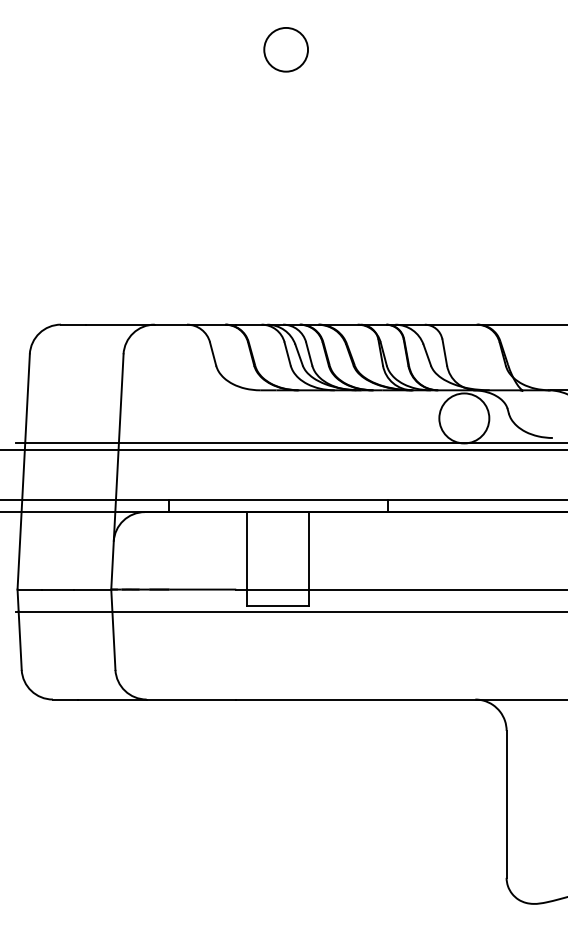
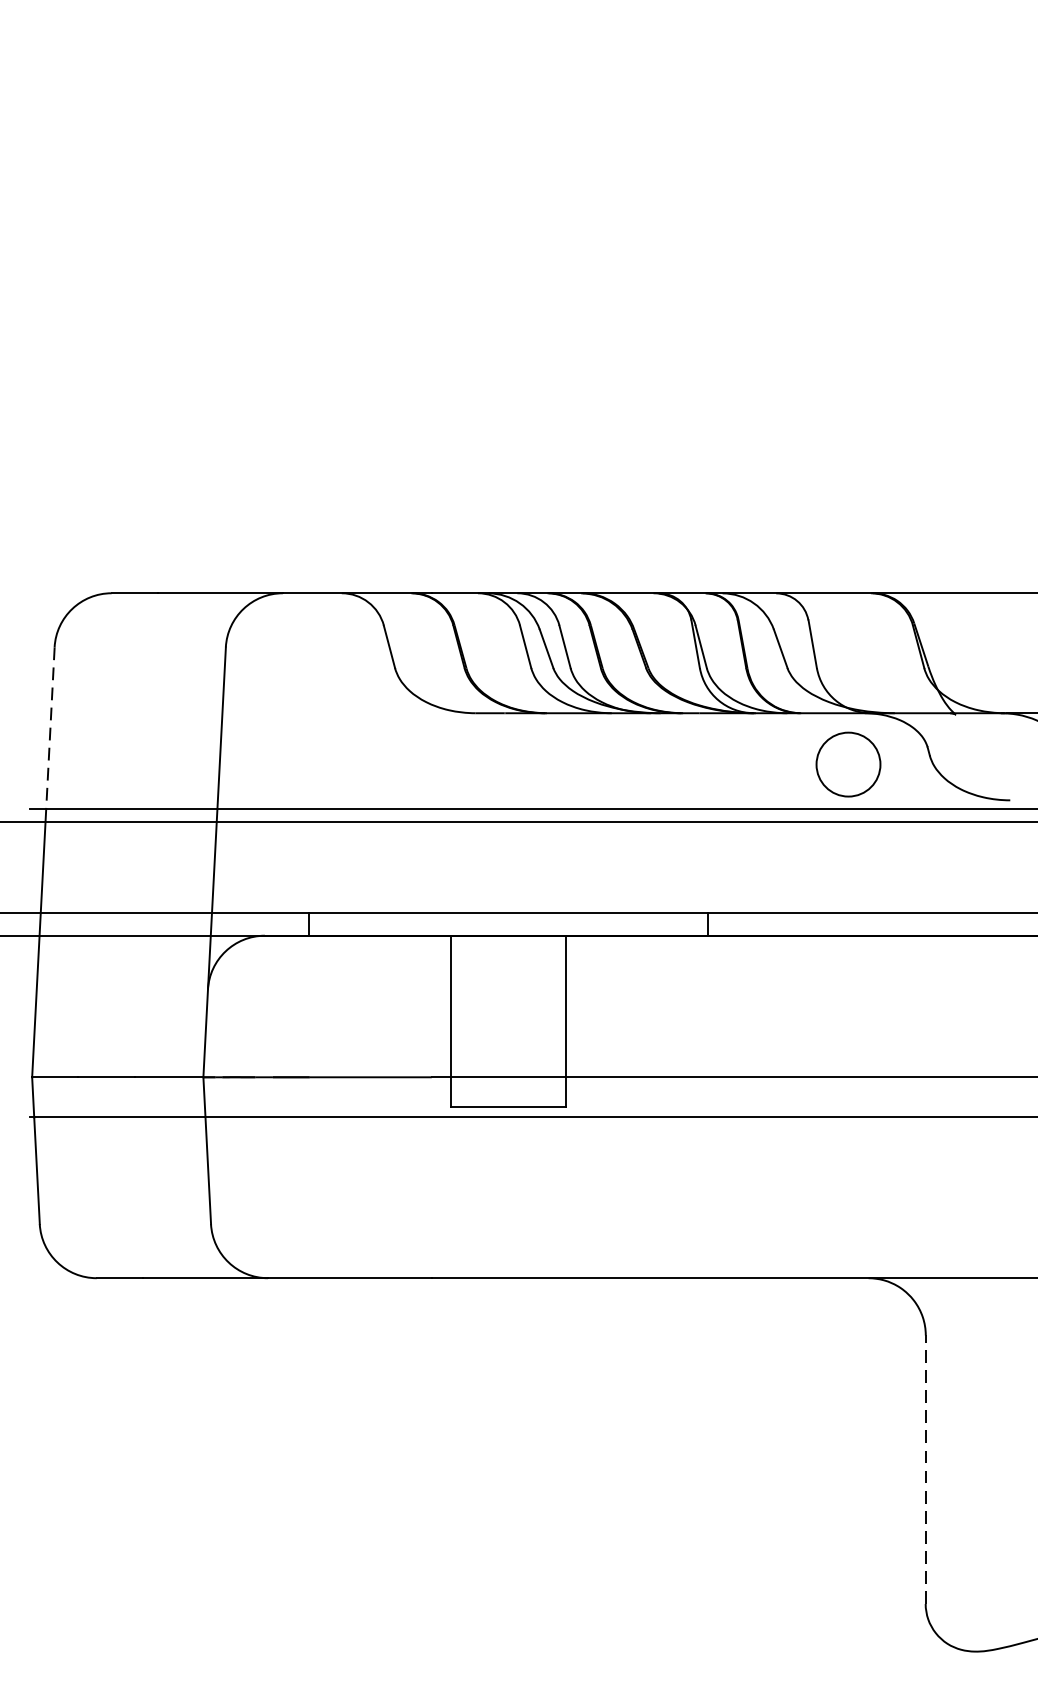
circle: (285, 49) -> (521, 90), removed
line: (27, 399) -> (50, 729), solid -> dashed
circle: (464, 418) -> (848, 764), size x0.7
line: (506, 804) -> (925, 1469), solid -> dashed

